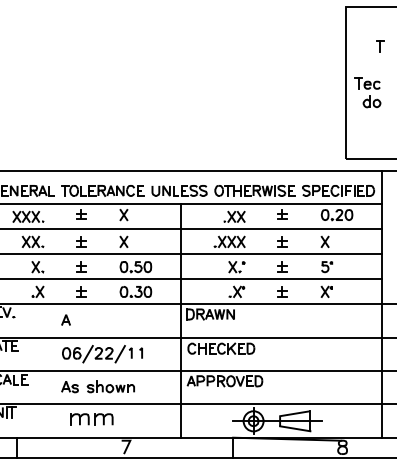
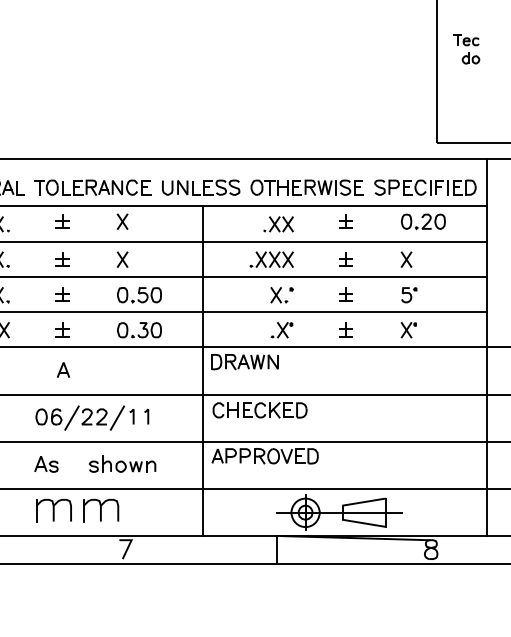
part: (367, 92) -> (466, 48), size x0.7
part: (65, 319) -> (62, 369), moved
part: (110, 386) -> (121, 463), moved
part: (91, 419) -> (76, 510), size x1.4

